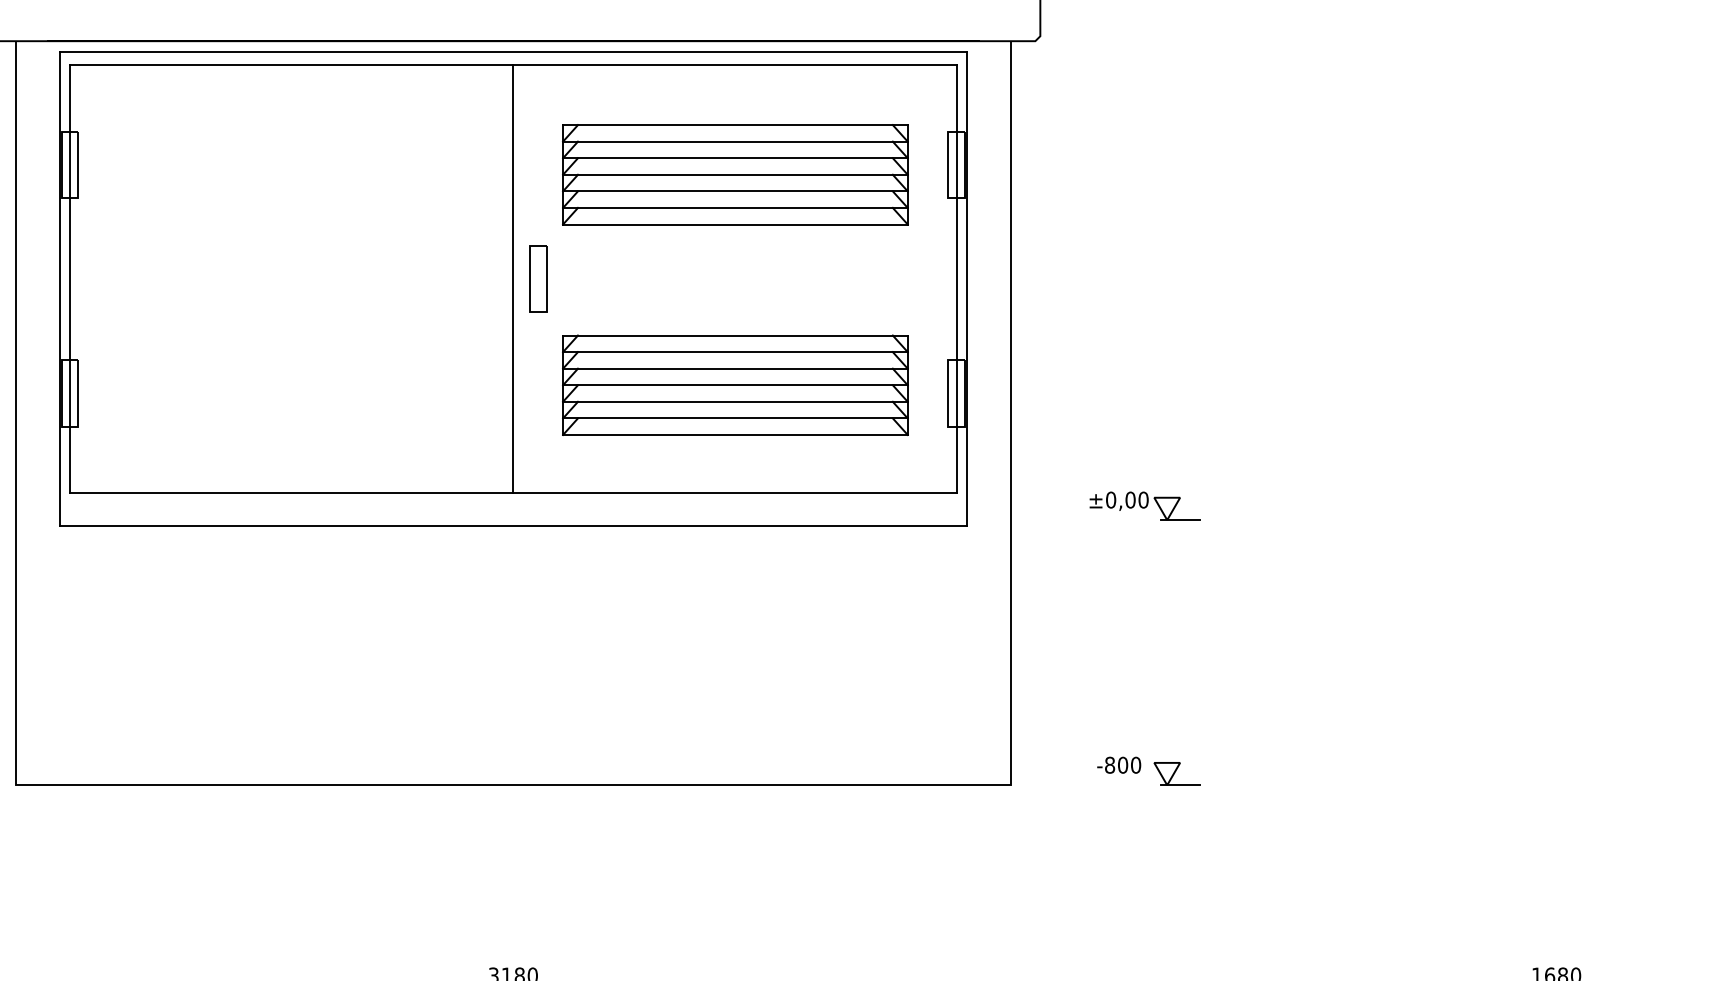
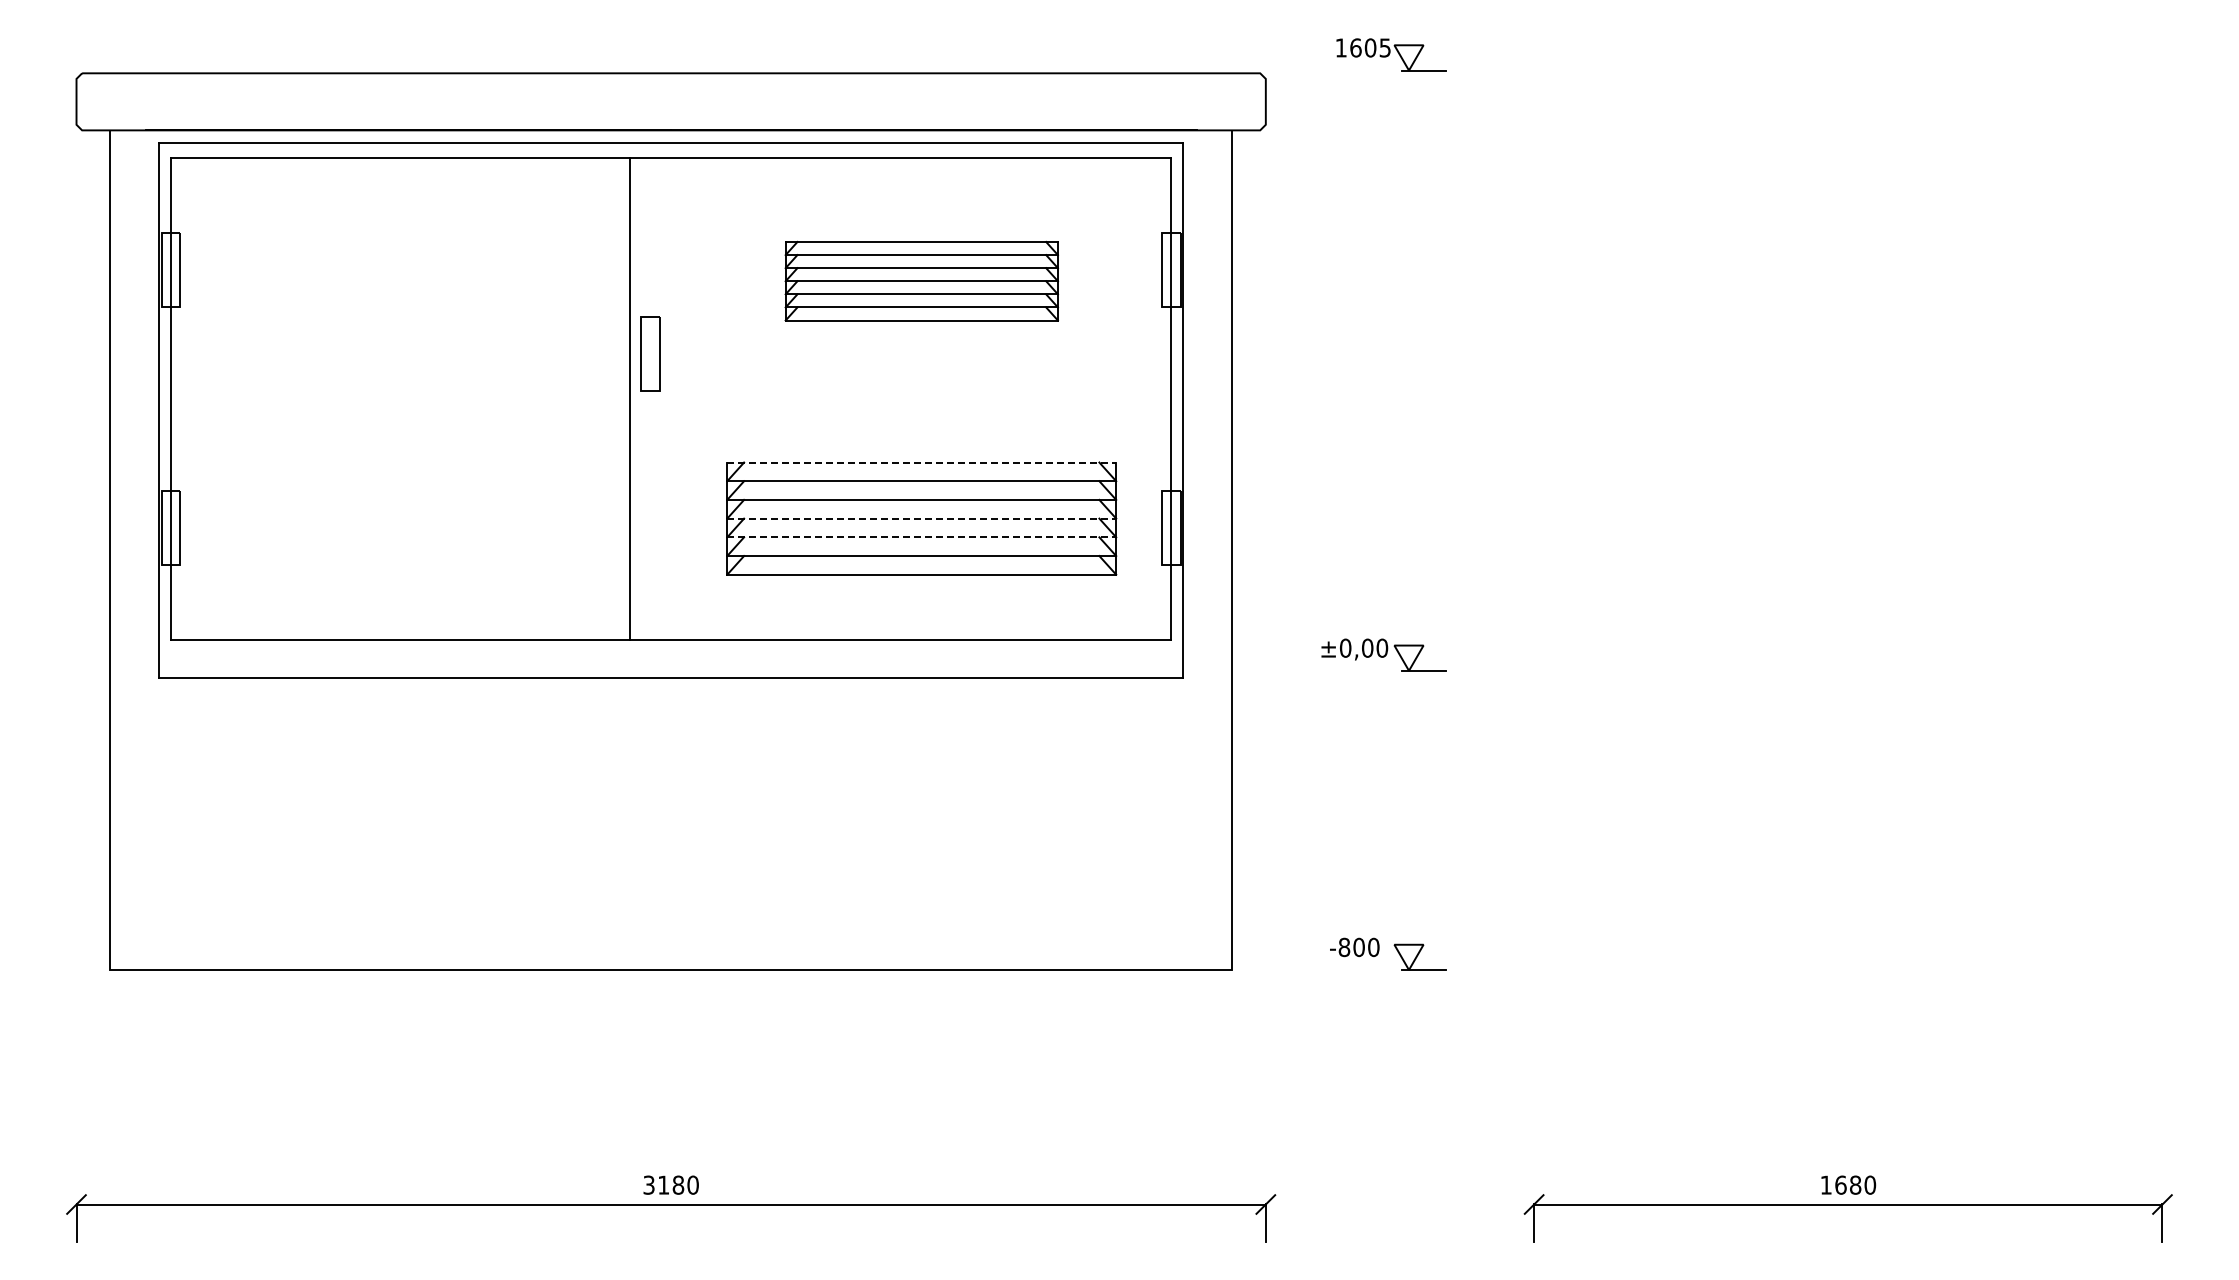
part: (735, 175) -> (921, 281), size x0.7
line: (513, 278) -> (630, 398), moved
part: (538, 278) -> (650, 353), moved
line: (736, 335) -> (922, 462), solid -> dashed
line: (736, 385) -> (922, 518), solid -> dashed
line: (736, 401) -> (922, 537), solid -> dashed

